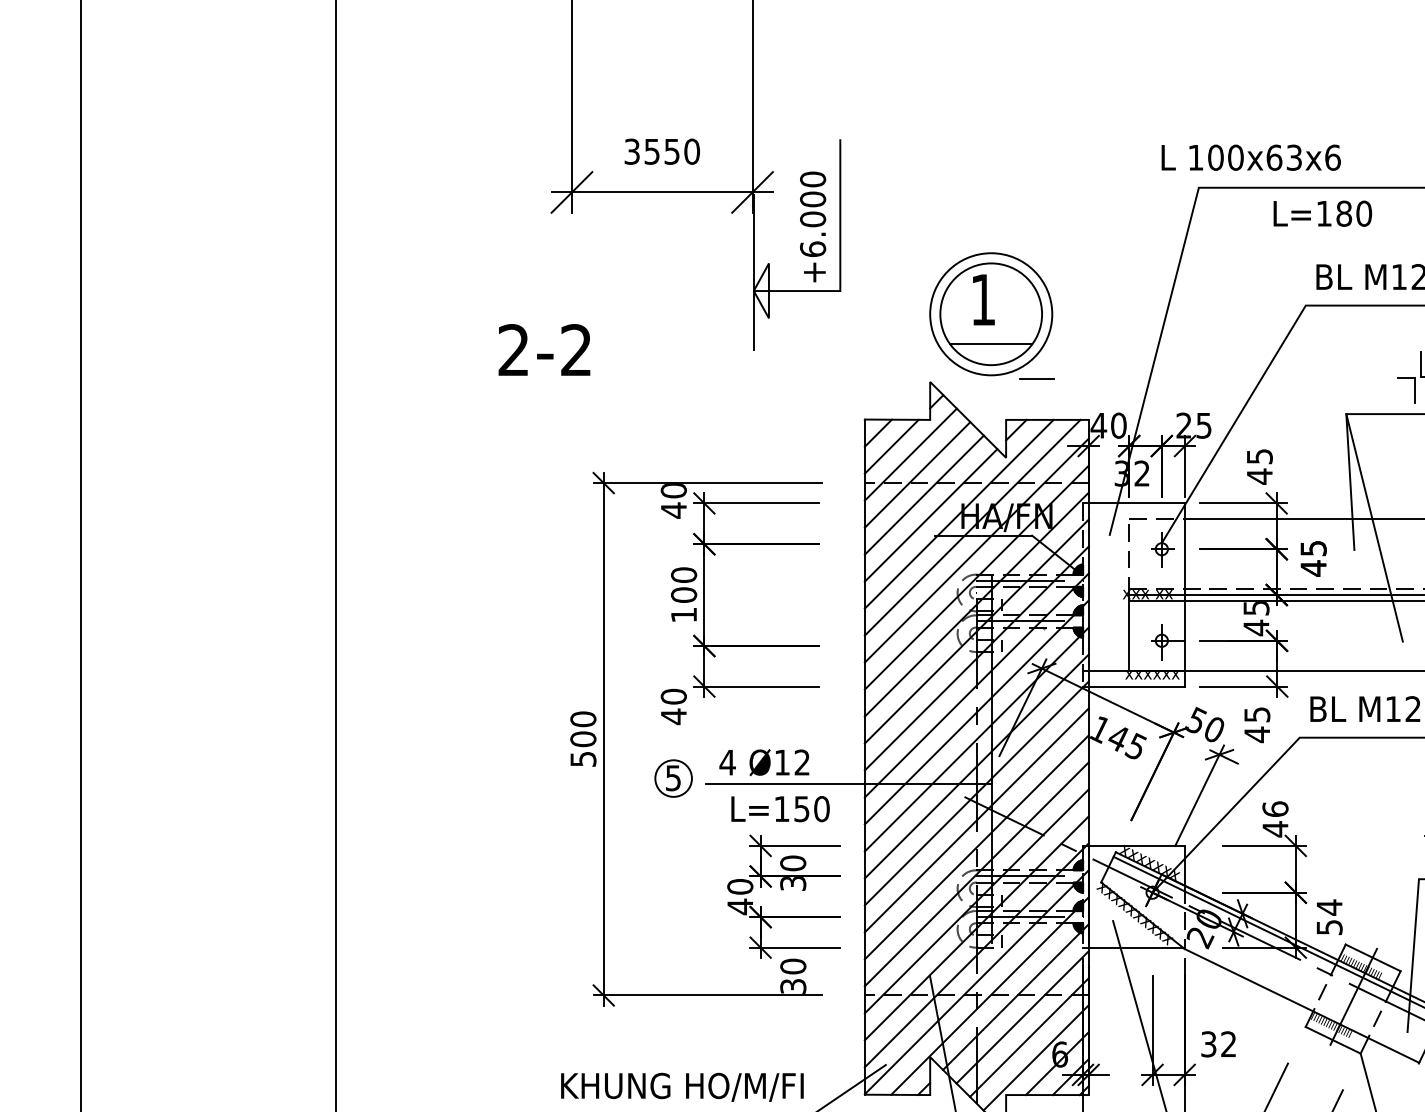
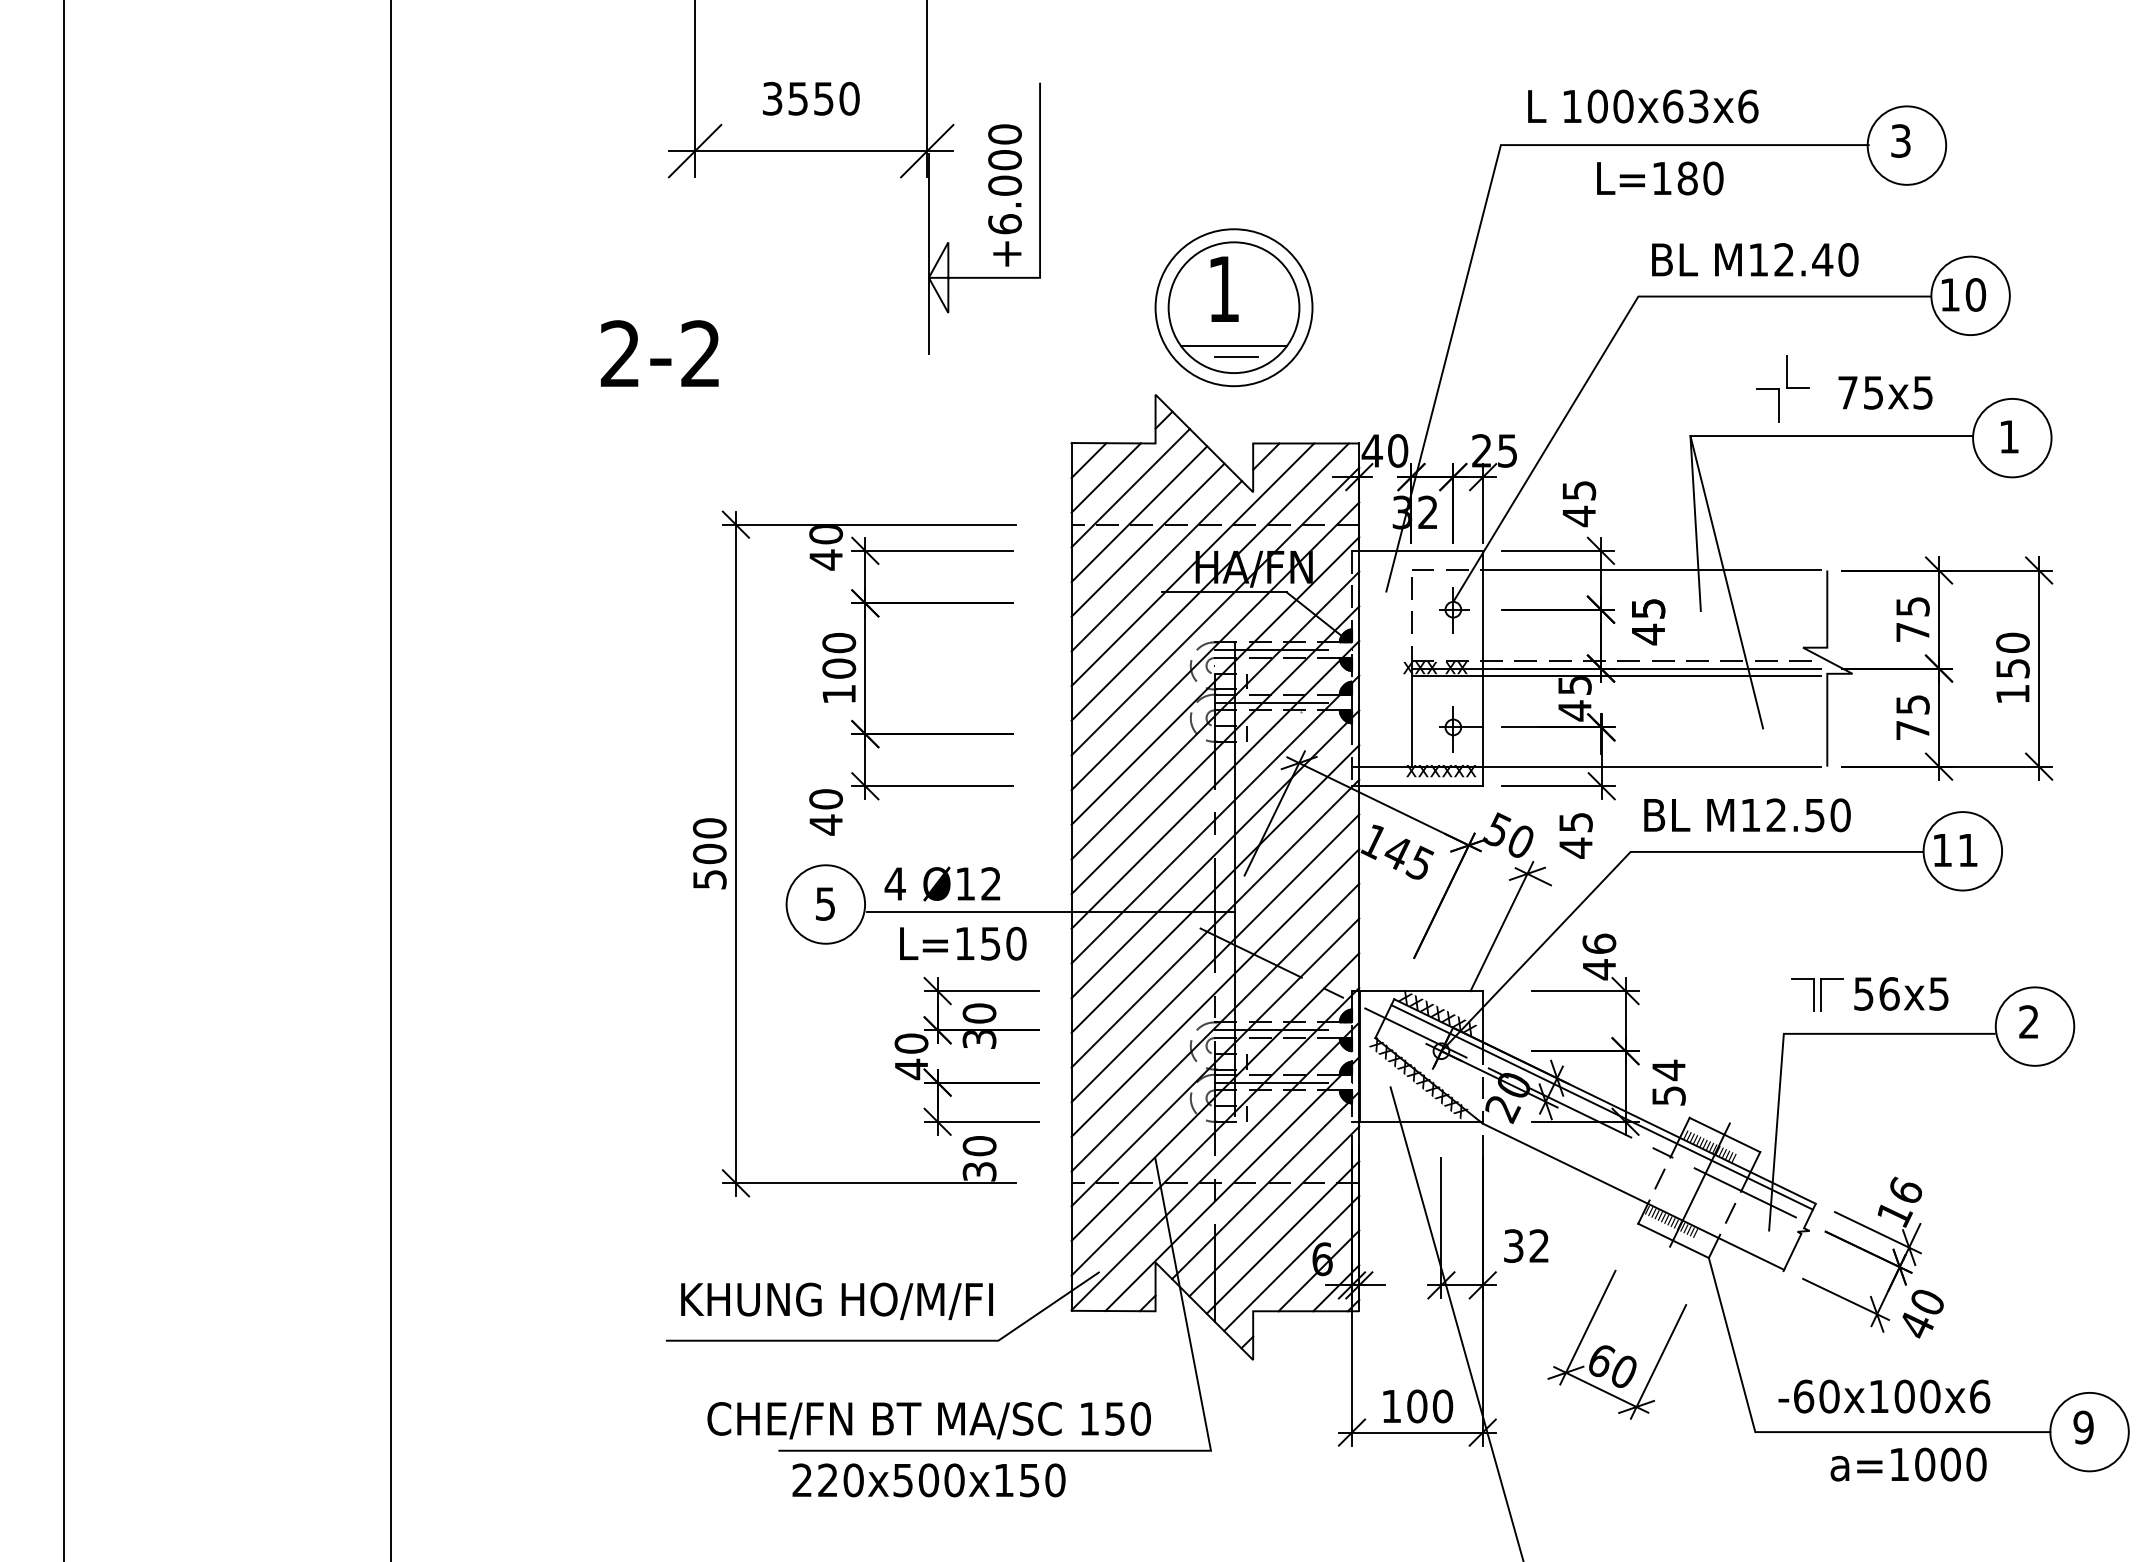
text: (1251, 157) -> (1643, 106), moved
line: (1036, 378) -> (1236, 356), moved
circle: (673, 778) -> (825, 904), size x1.67

